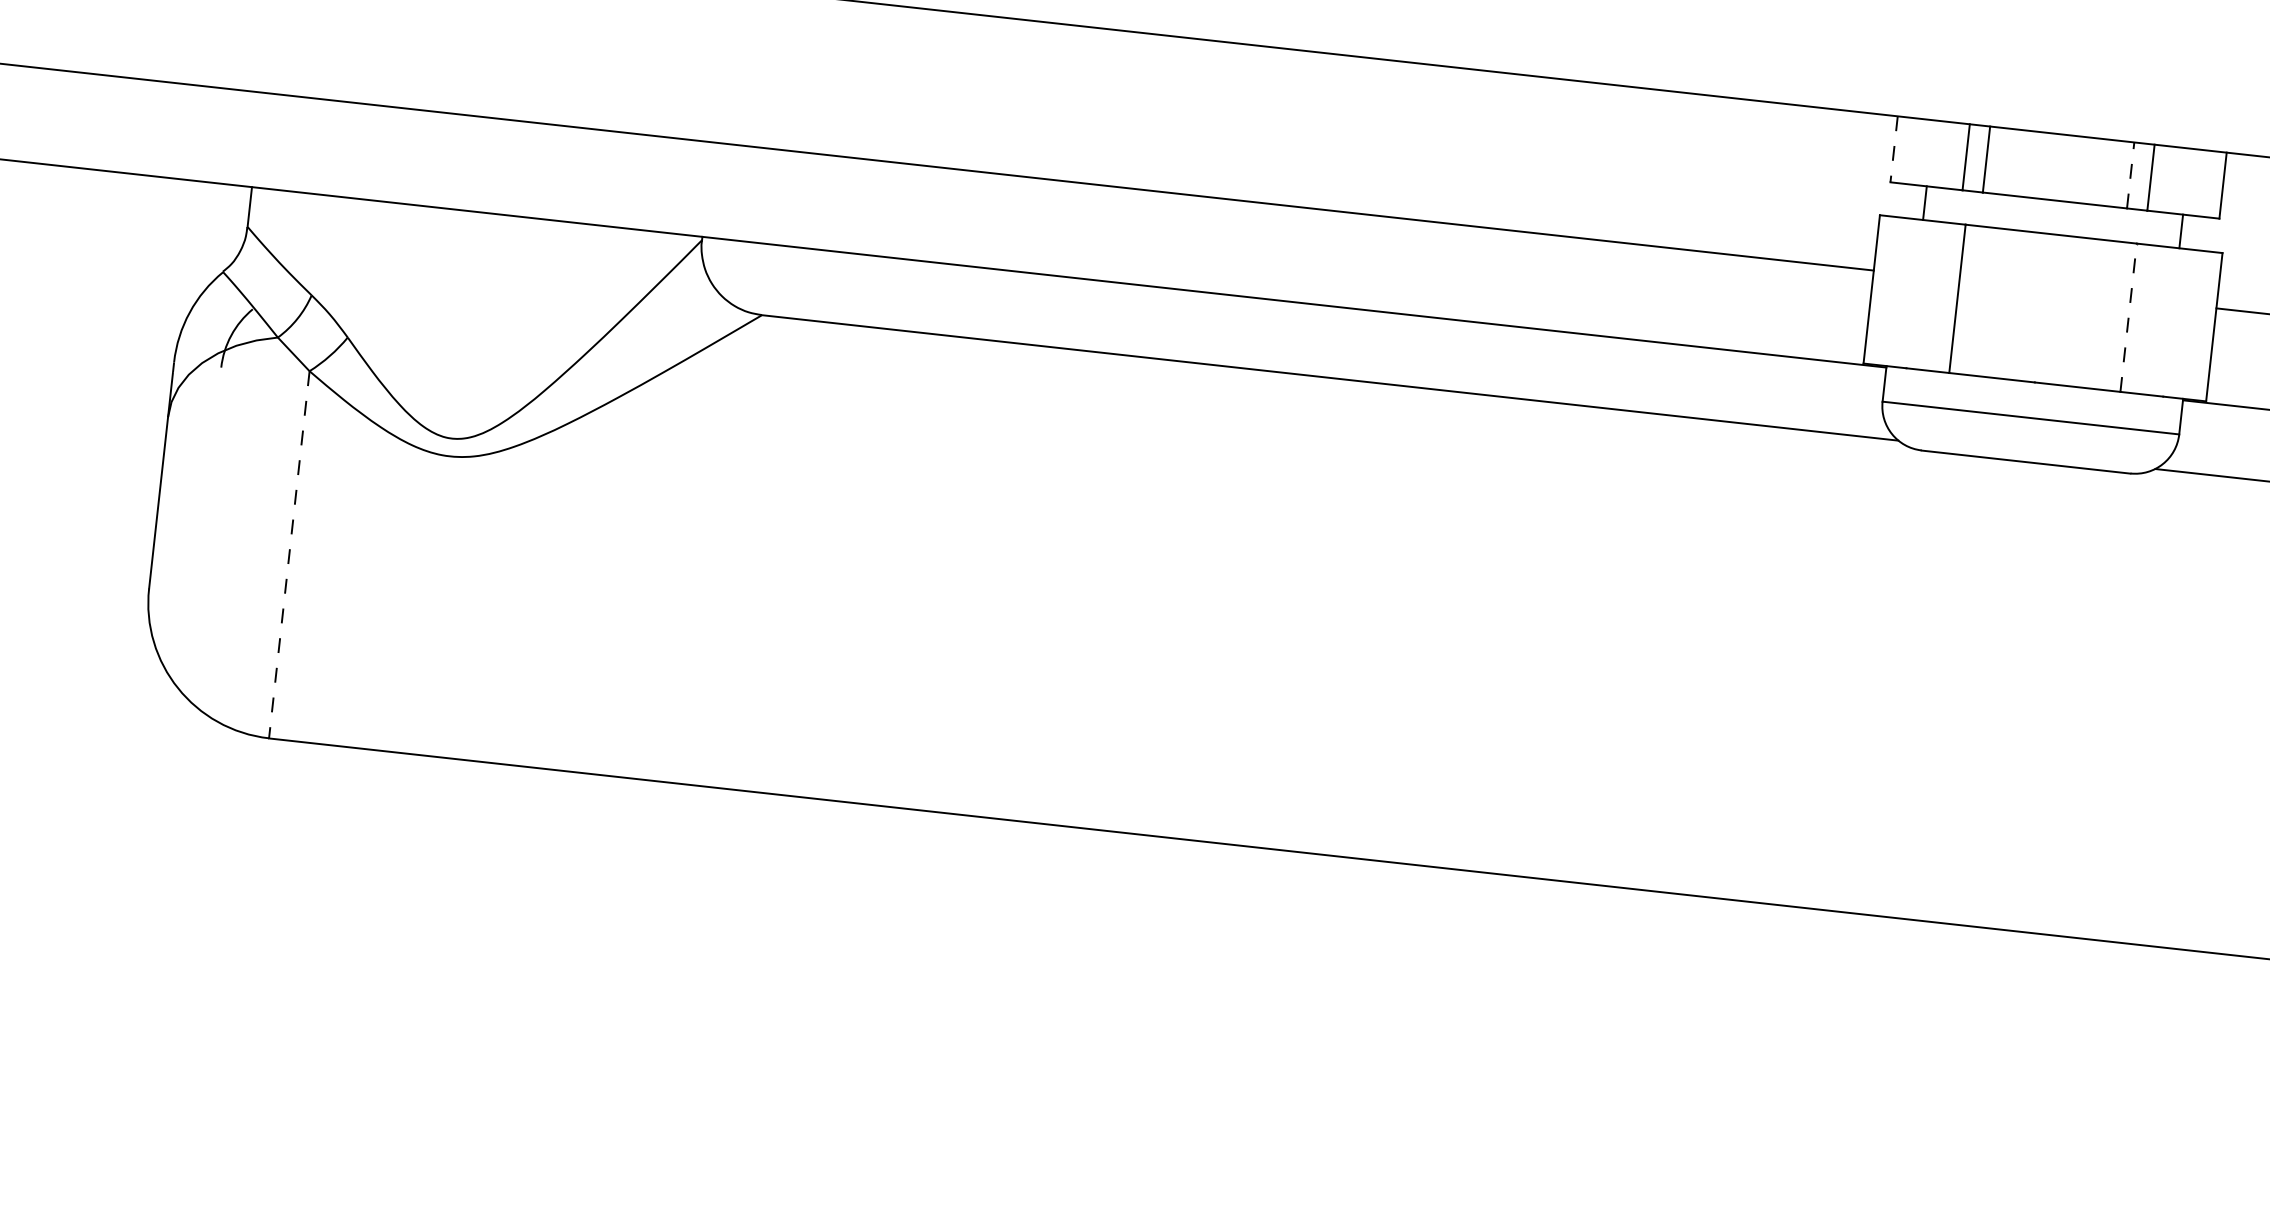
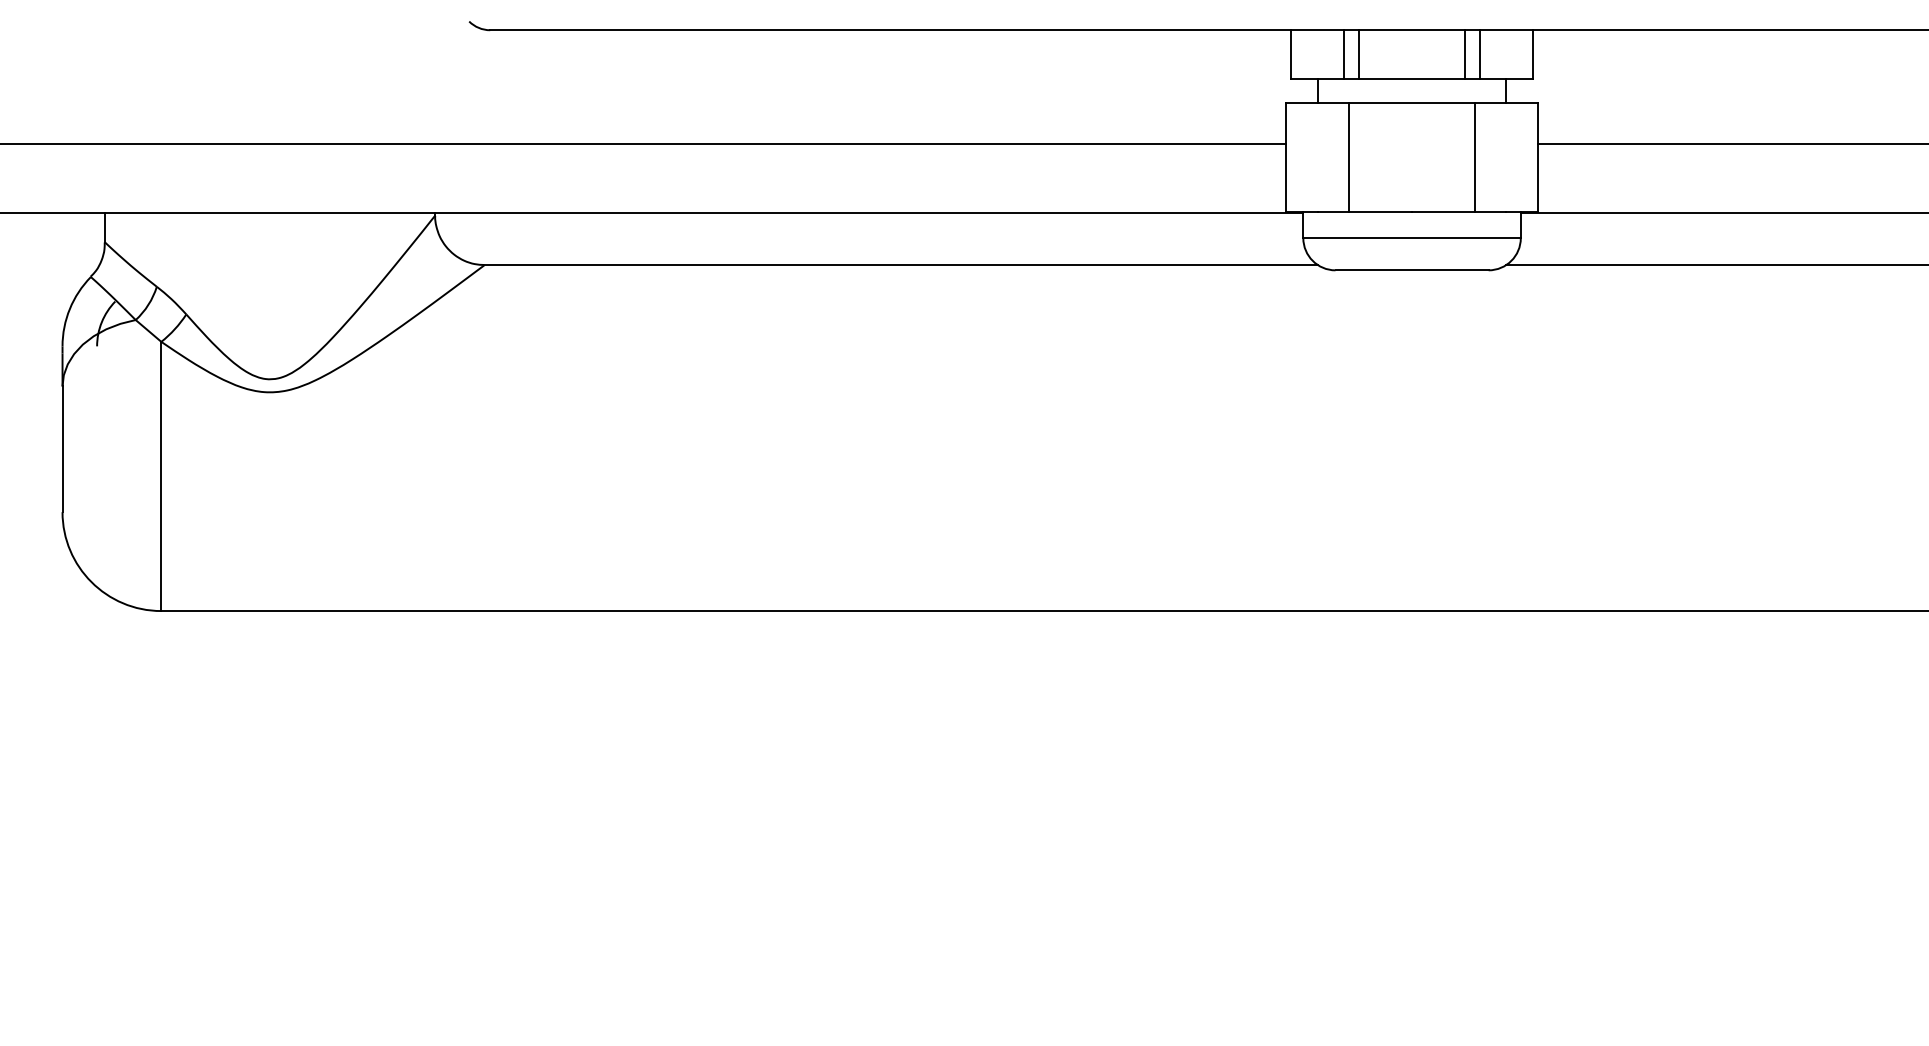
line: (1894, 149) -> (1291, 54), dashed -> solid
line: (2130, 174) -> (1464, 53), dashed -> solid
line: (2128, 317) -> (1474, 157), dashed -> solid
line: (289, 554) -> (161, 476), dashed -> solid

